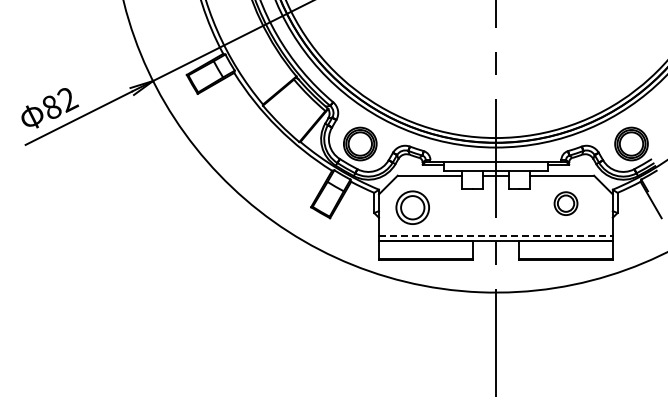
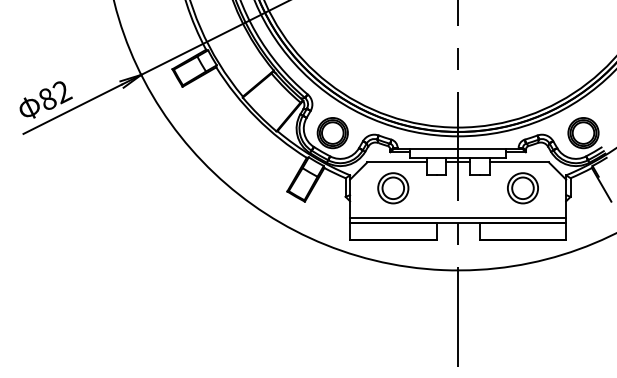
part: (565, 203) -> (522, 188), size x1.43
part: (412, 207) -> (393, 188), moved
line: (495, 235) -> (457, 217), dashed -> solid

